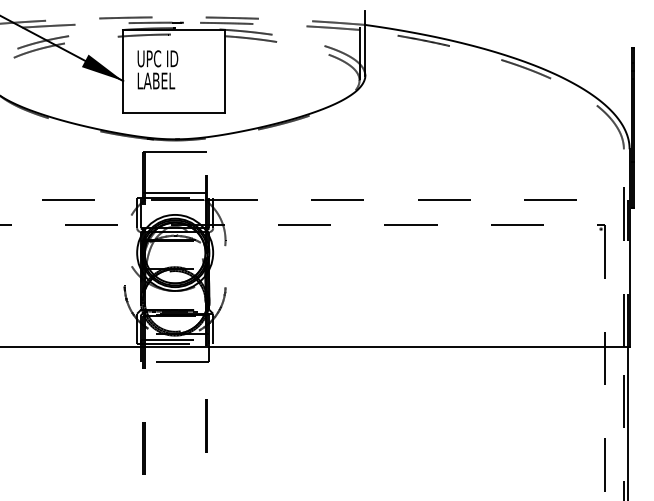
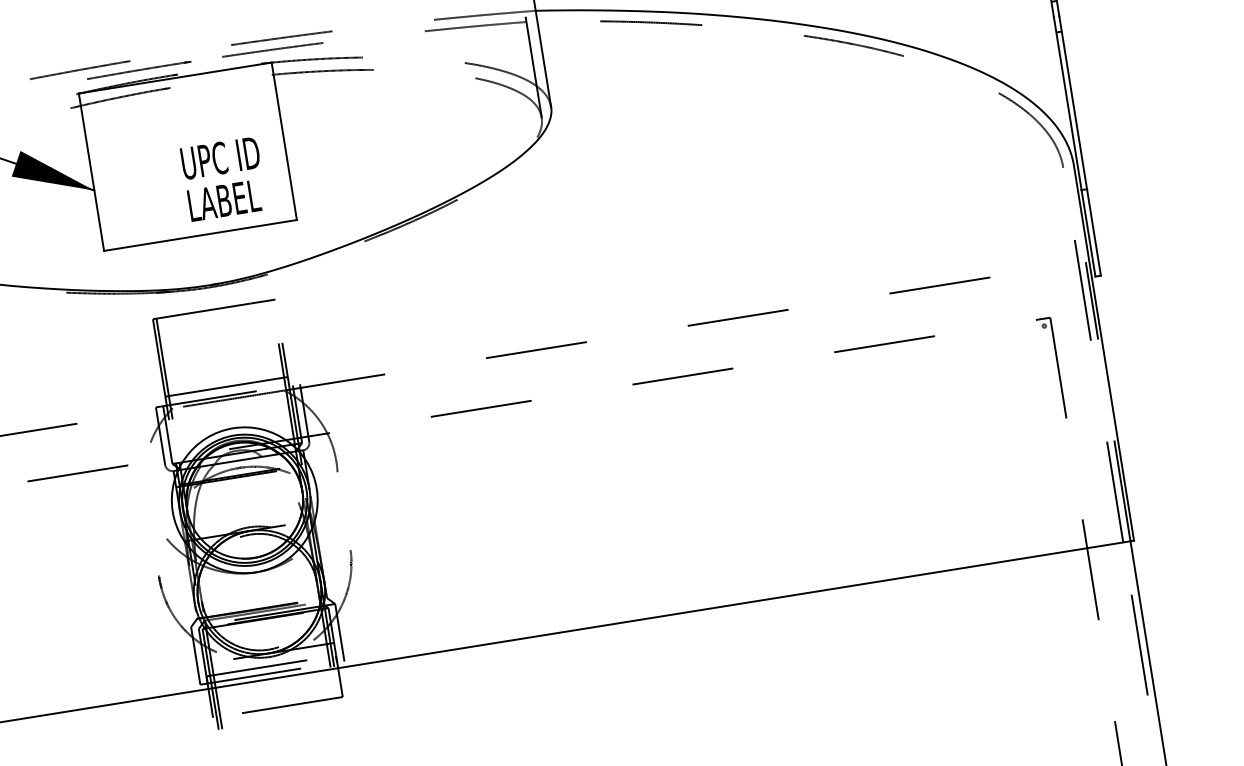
text: (157, 69) -> (222, 178), moved

